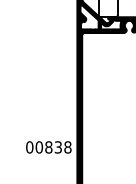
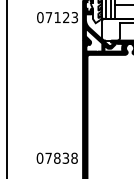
text: (39, 146) -> (48, 157), 00838 -> 07838

